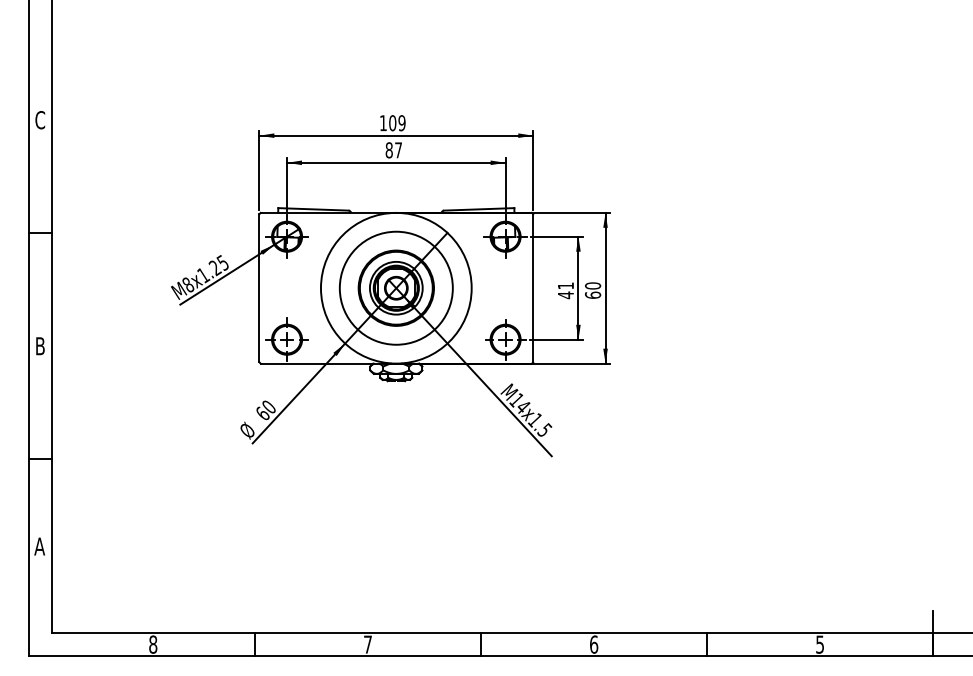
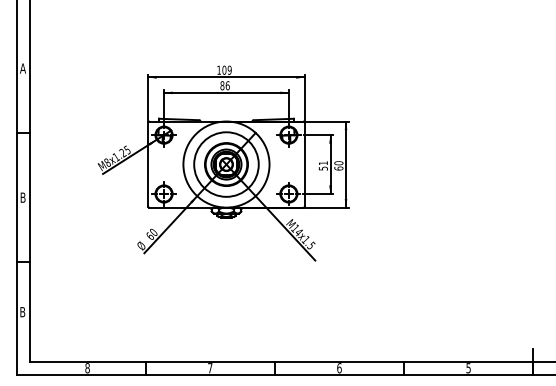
text: (39, 120) -> (22, 68), C -> A
text: (398, 149) -> (227, 85), 87 -> 86
text: (564, 295) -> (322, 168), 41 -> 51
text: (39, 547) -> (22, 312), A -> B

